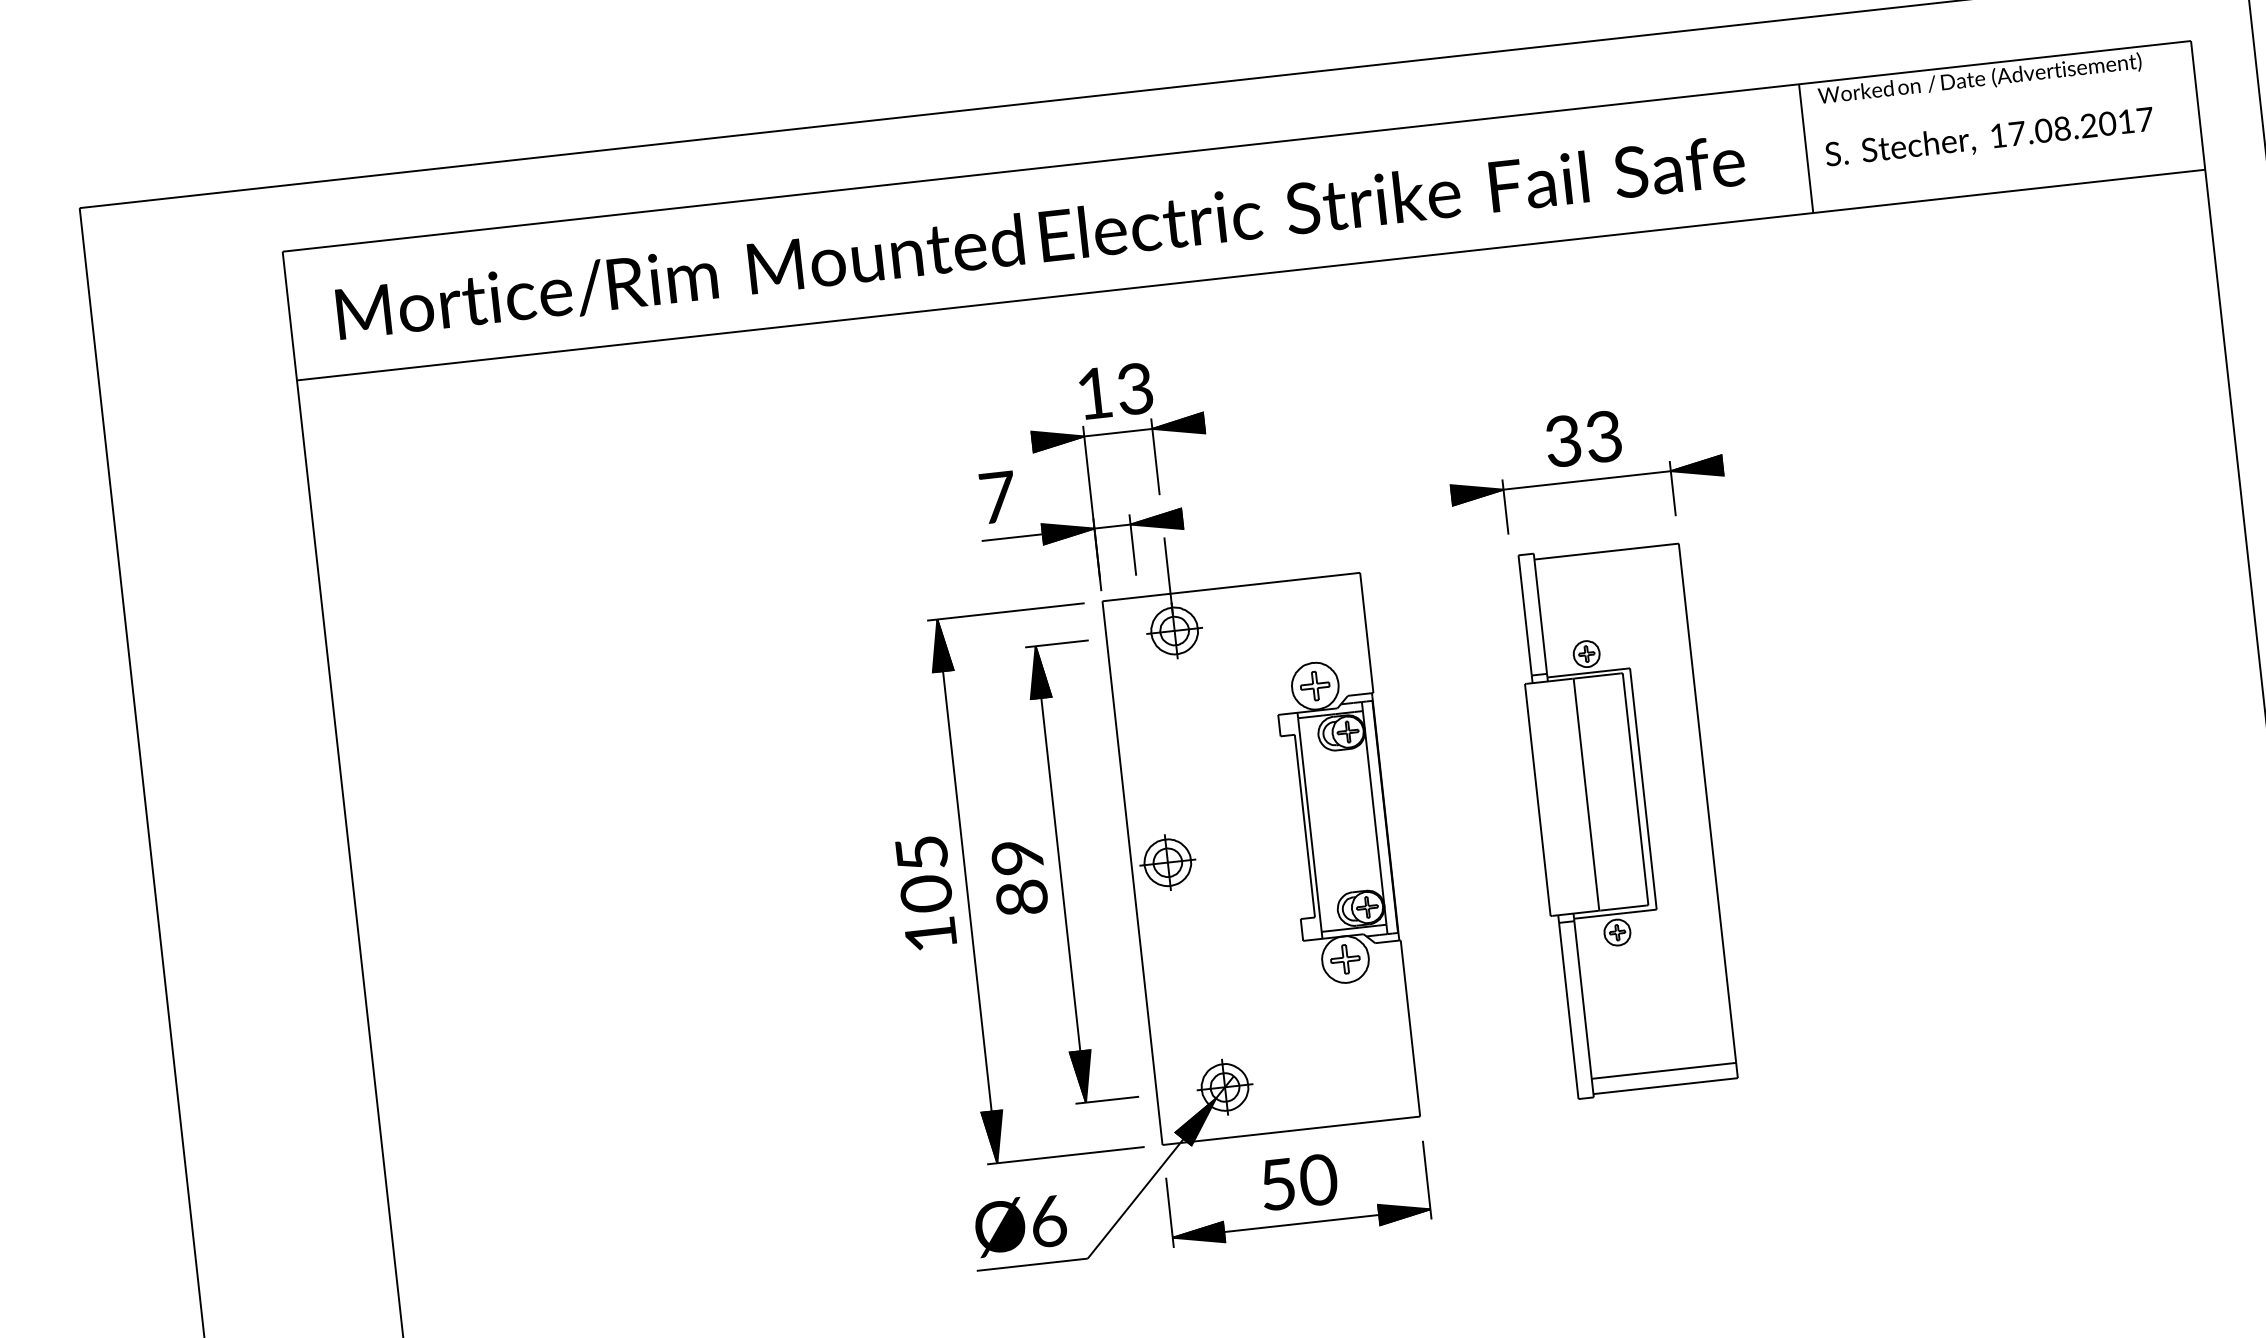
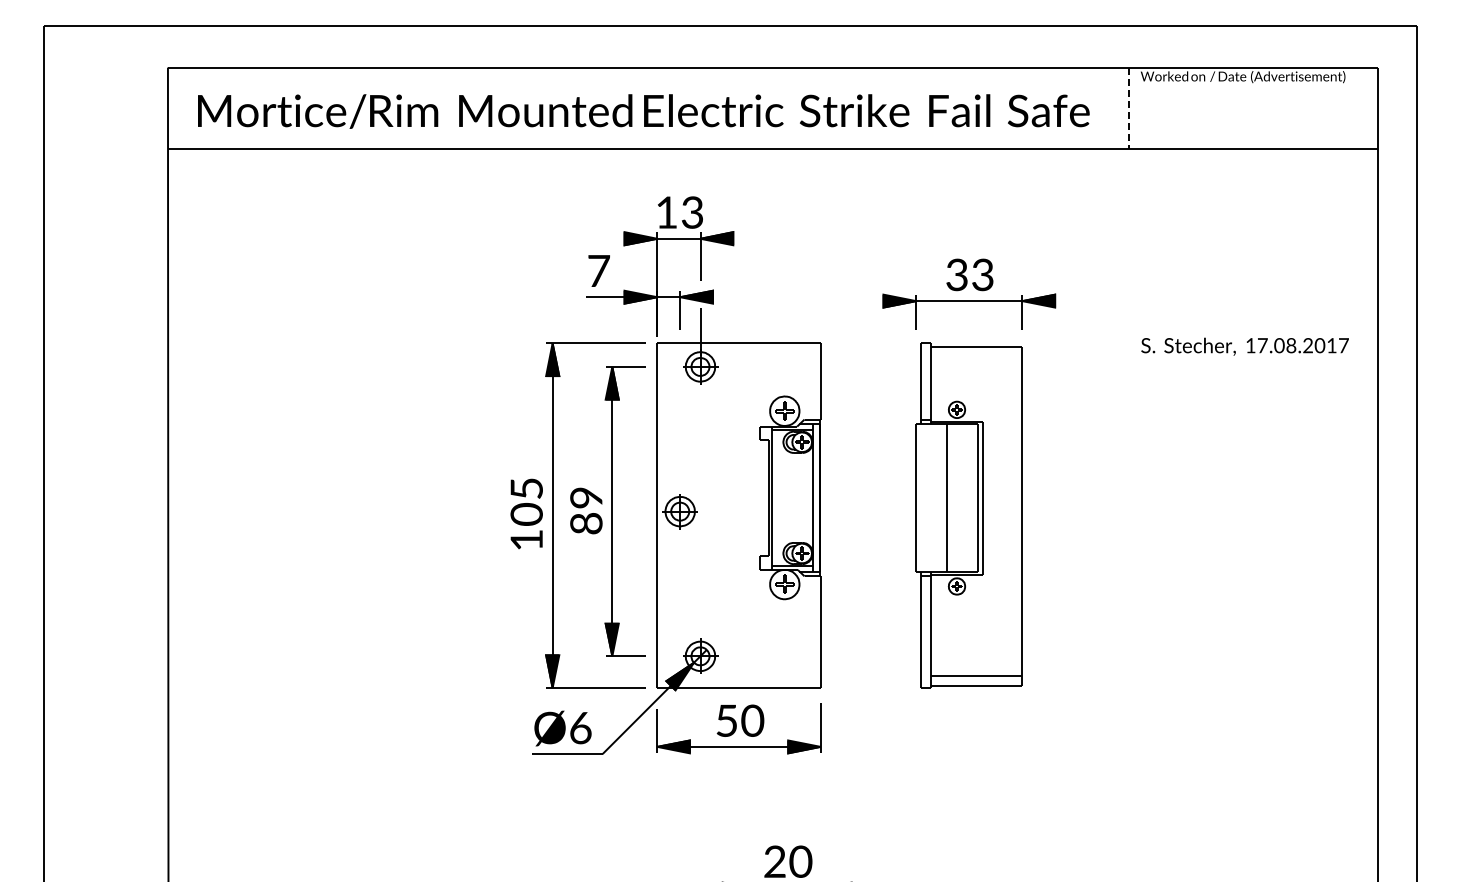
text: (1988, 138) -> (1244, 346), moved
line: (1806, 148) -> (1129, 108), solid -> dashed

